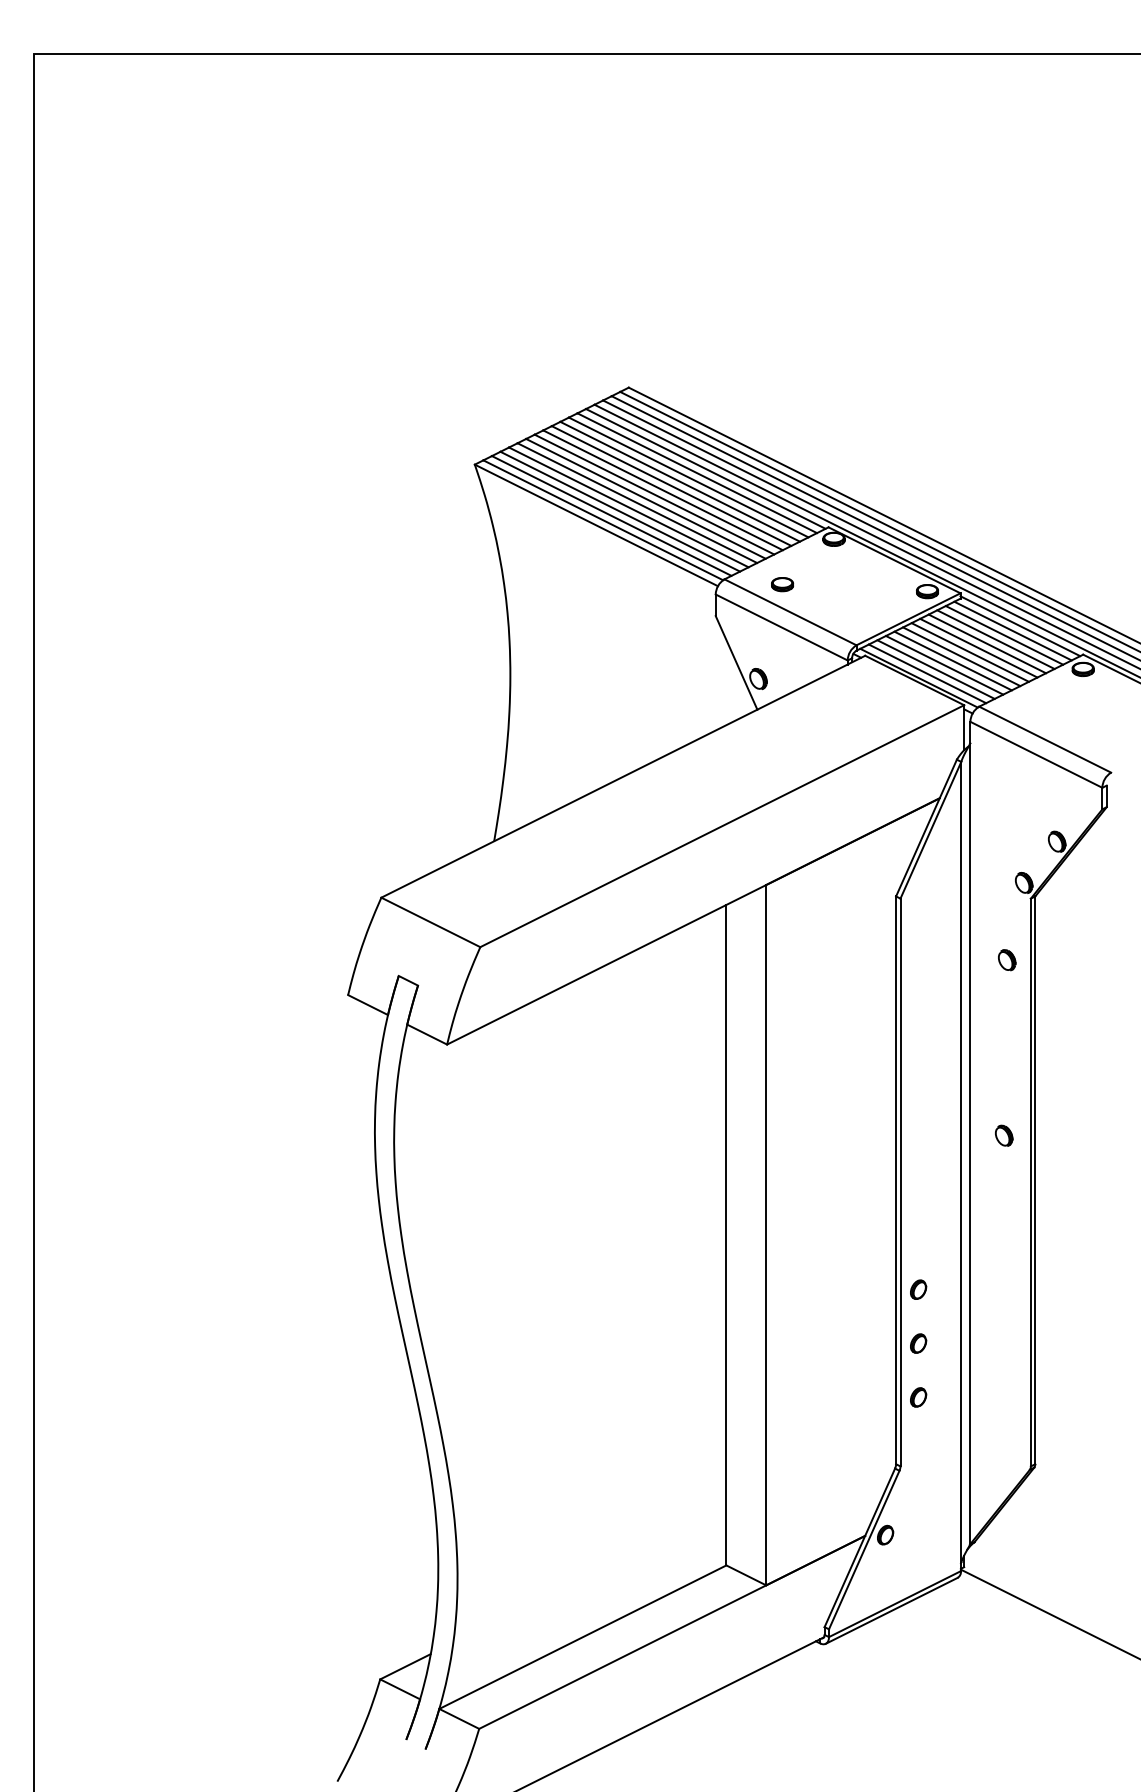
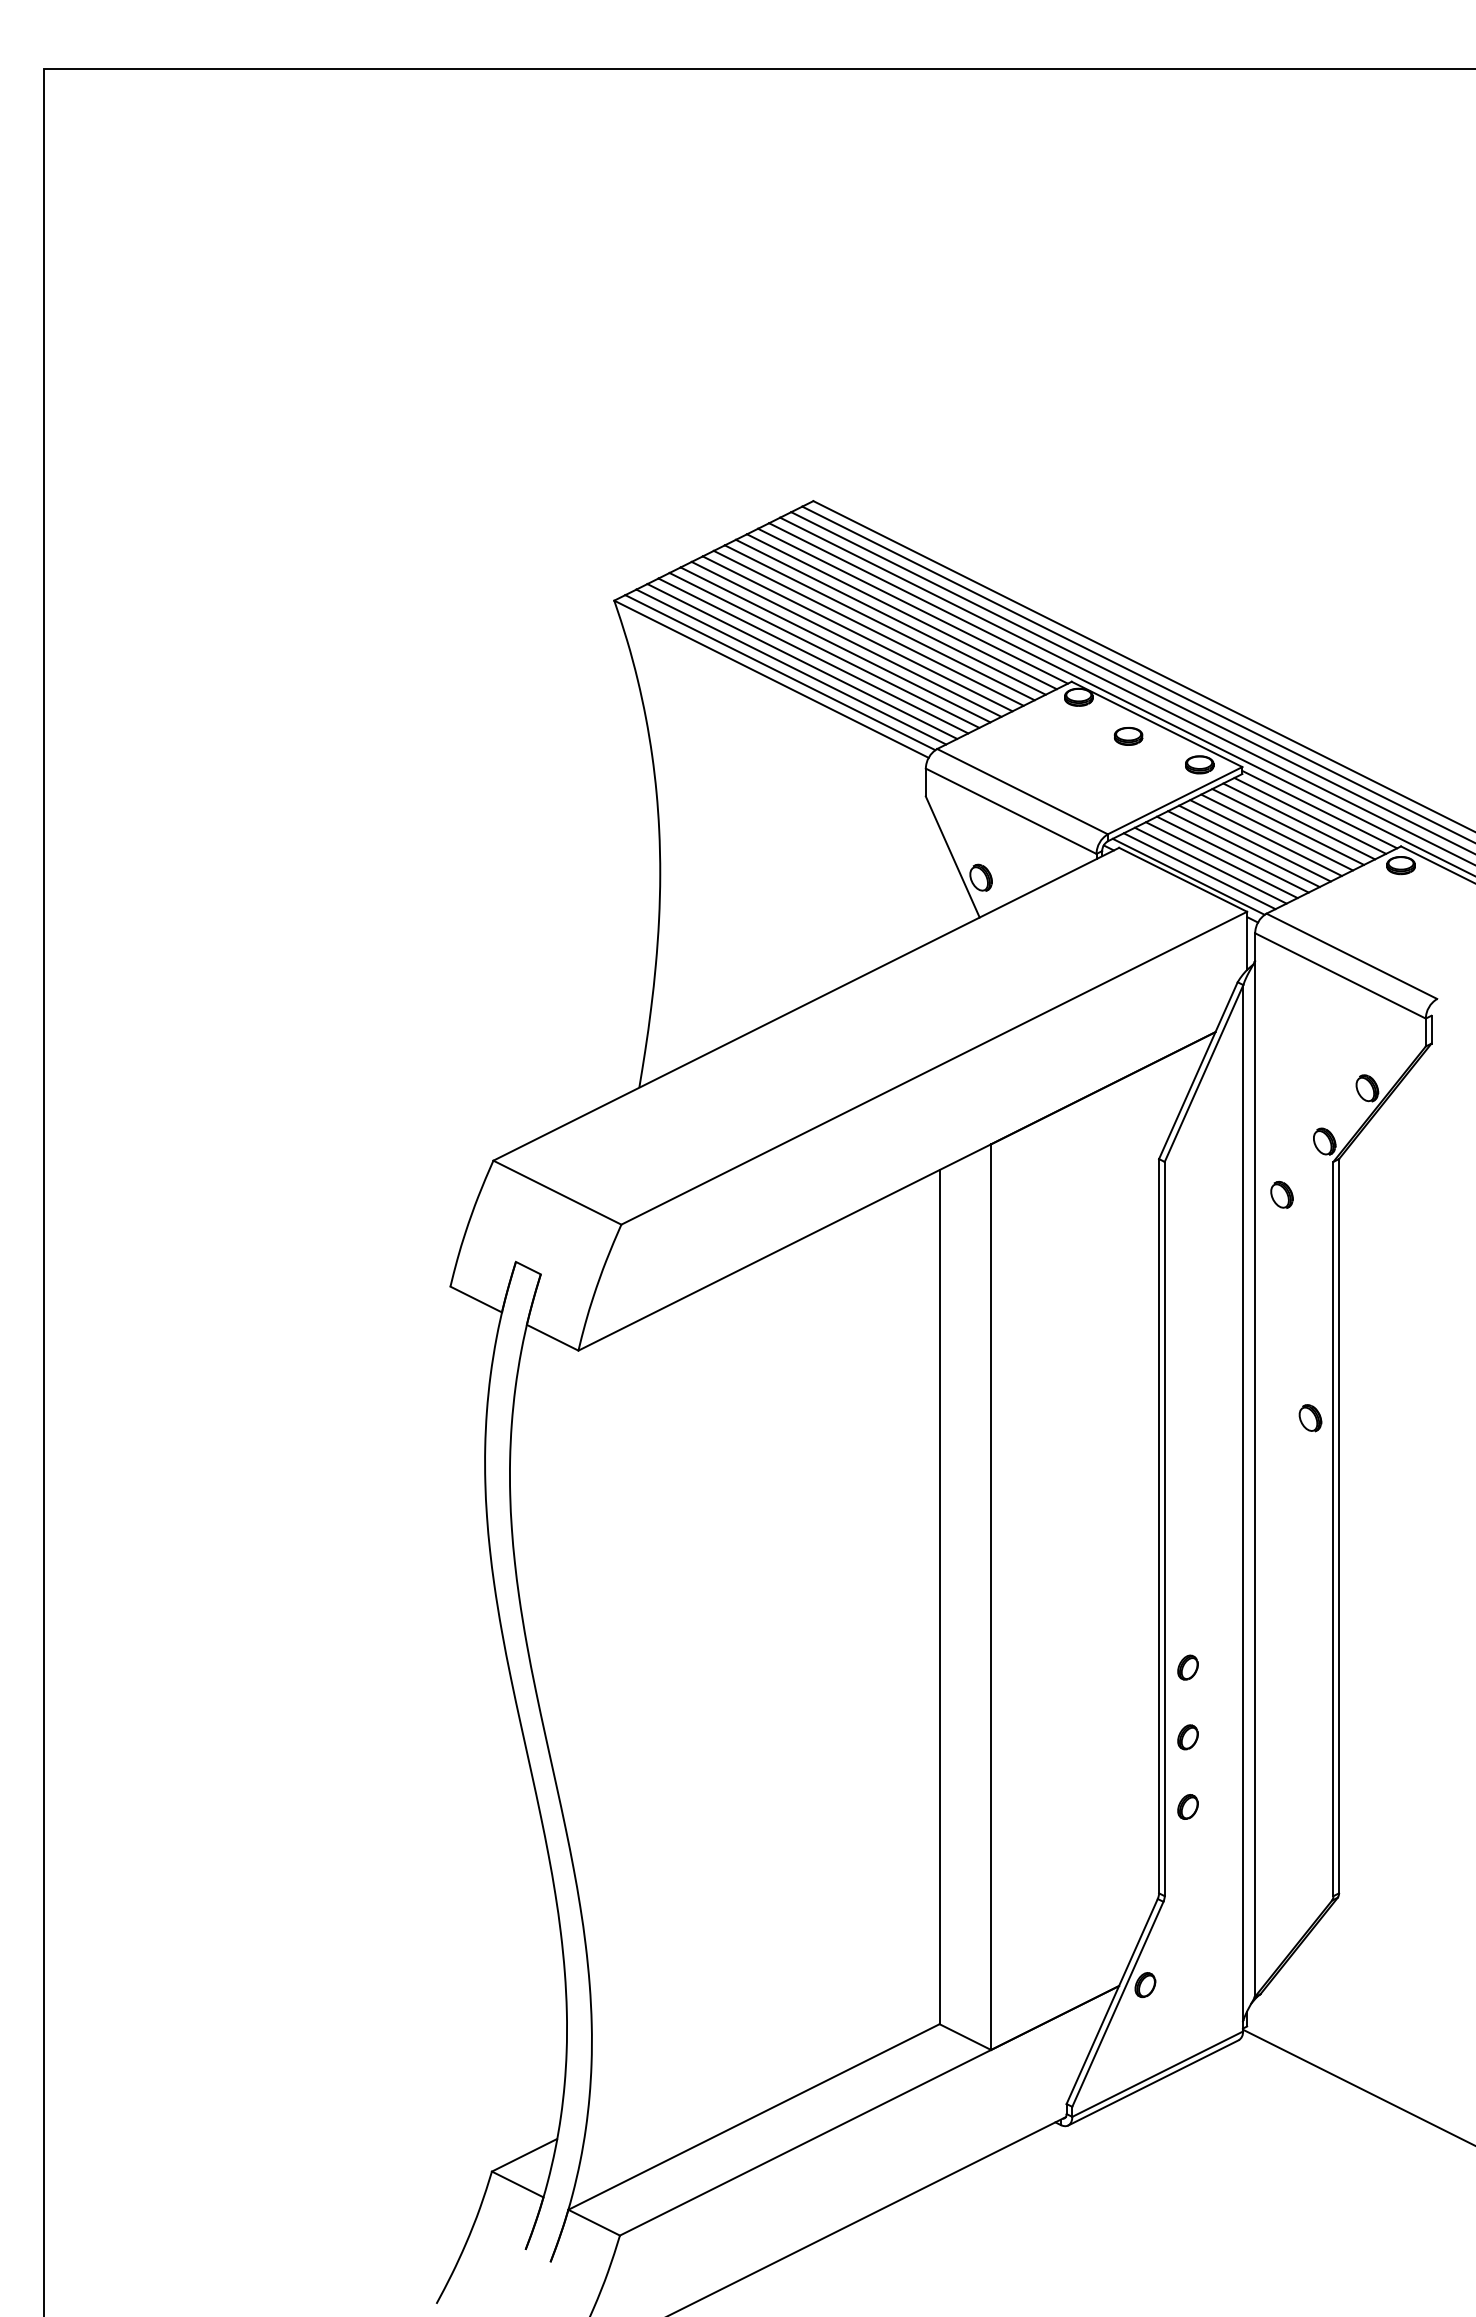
part: (782, 584) -> (1128, 736), moved
part: (1007, 960) -> (1282, 1195), moved
part: (1004, 1135) -> (1310, 1417), moved

